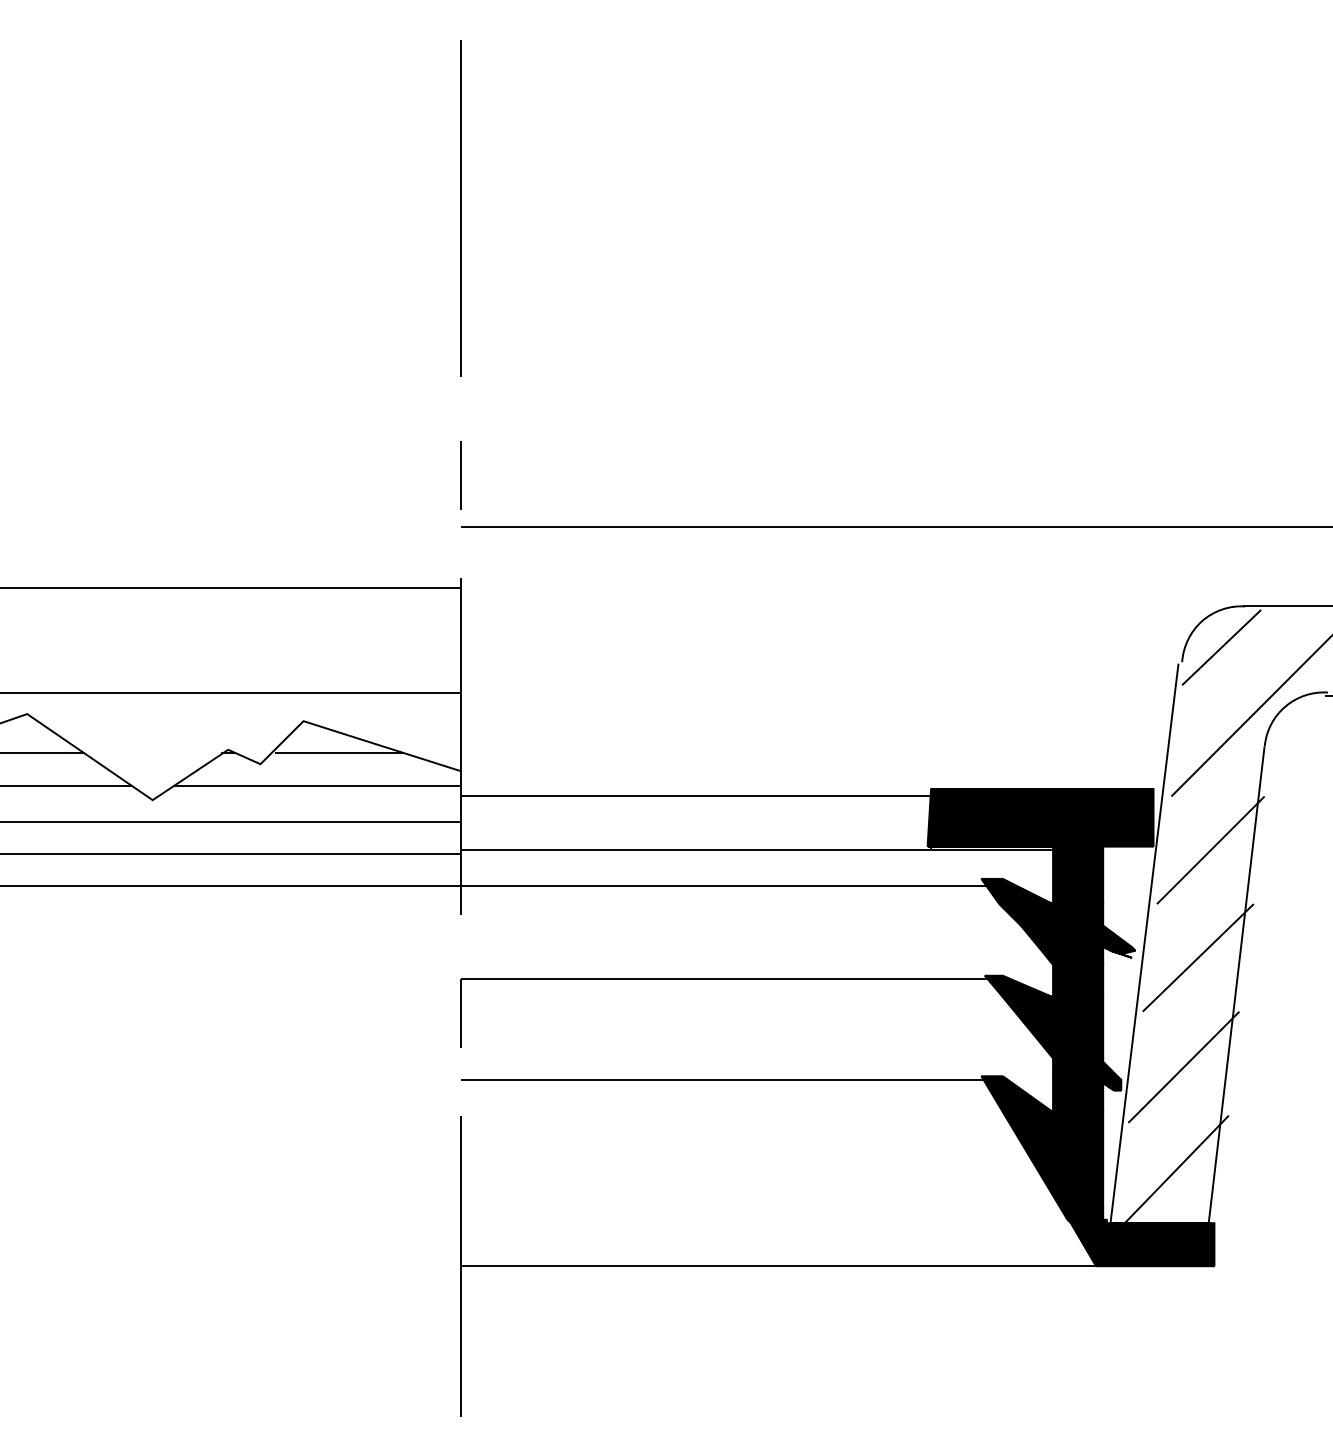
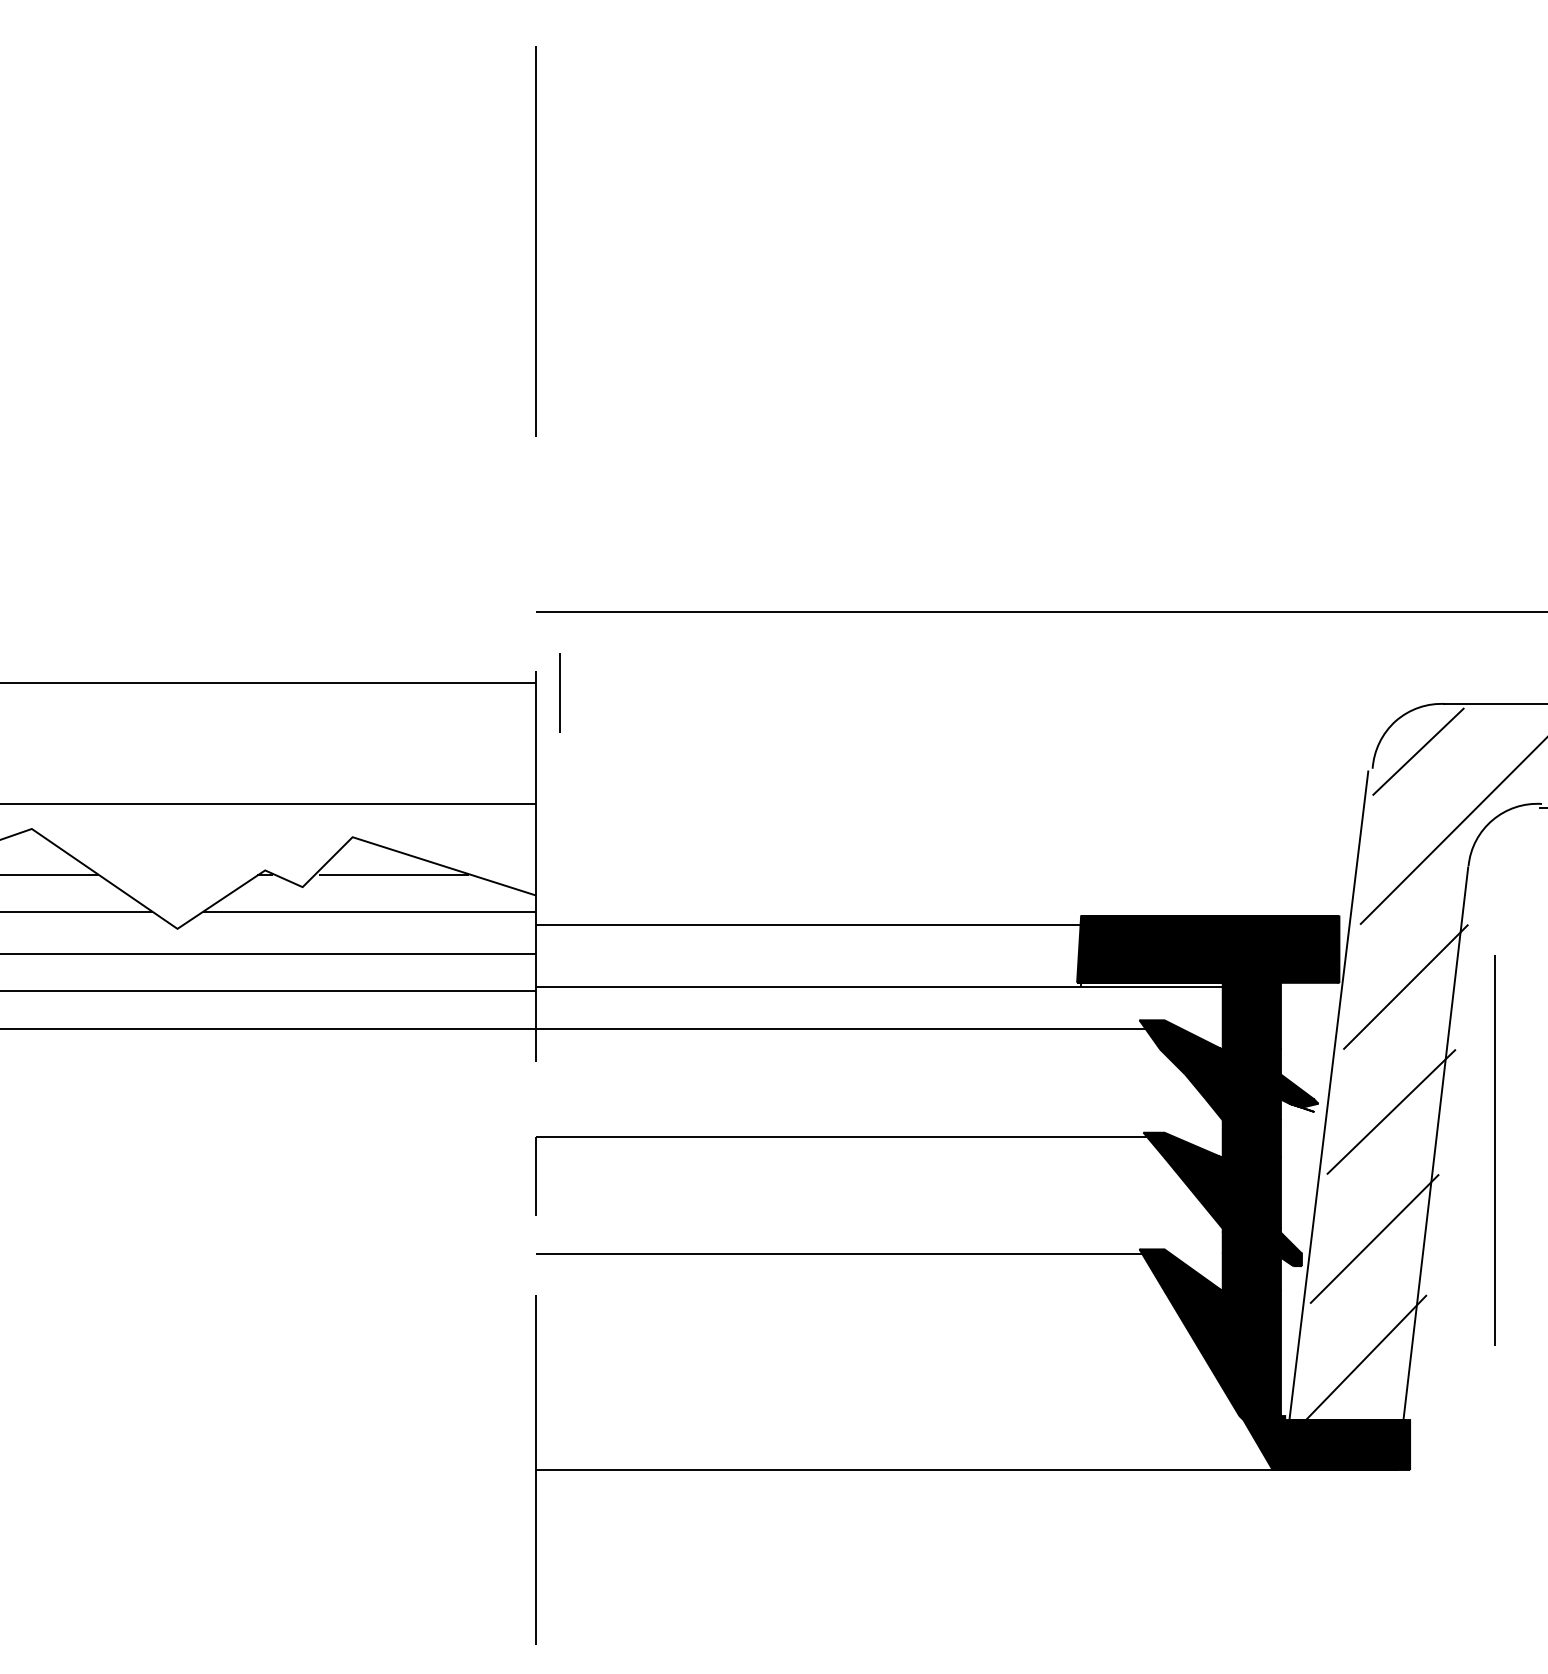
line: (461, 475) -> (559, 692), moved
line: (1287, 991) -> (1494, 1150), added

